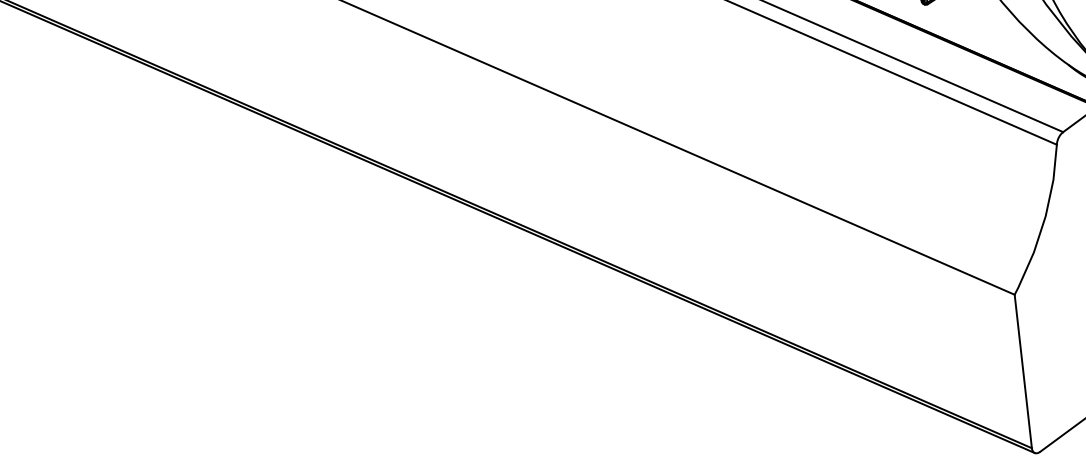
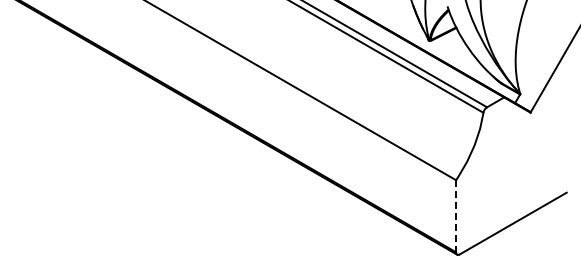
line: (1024, 371) -> (456, 216), solid -> dashed

